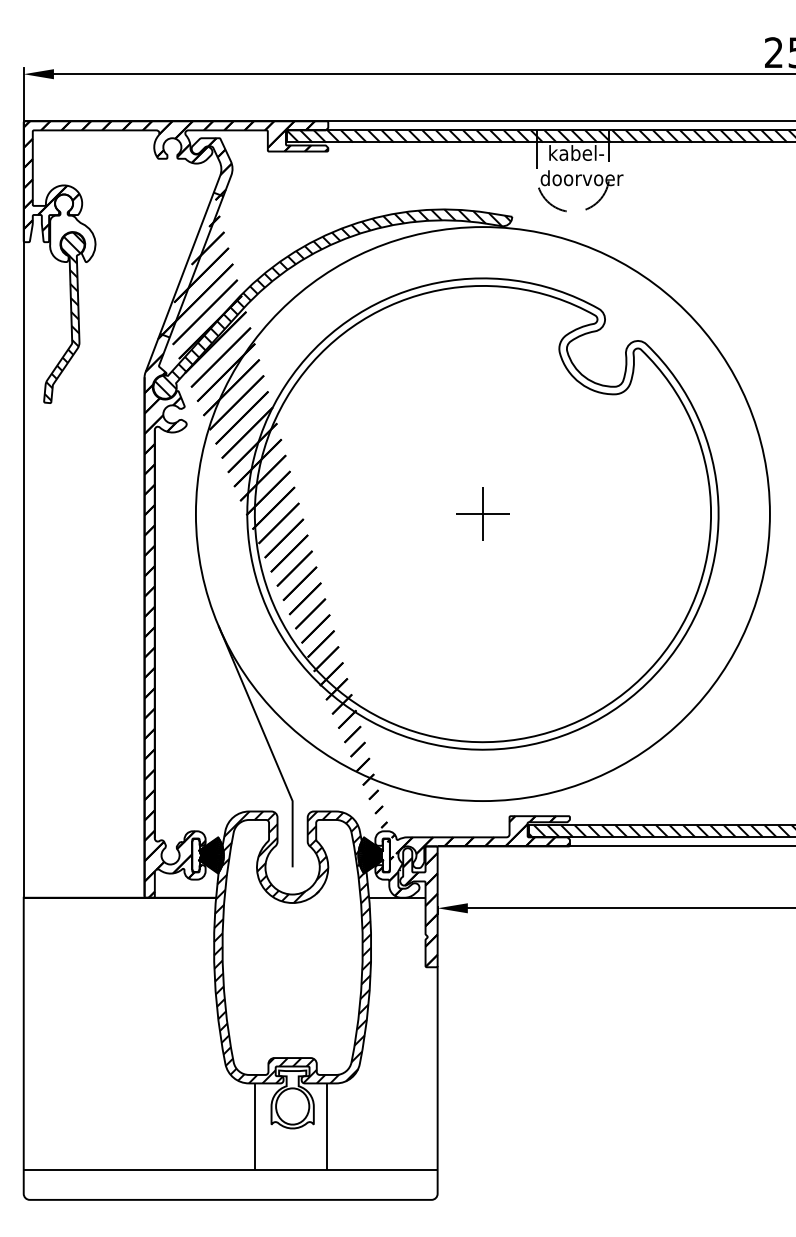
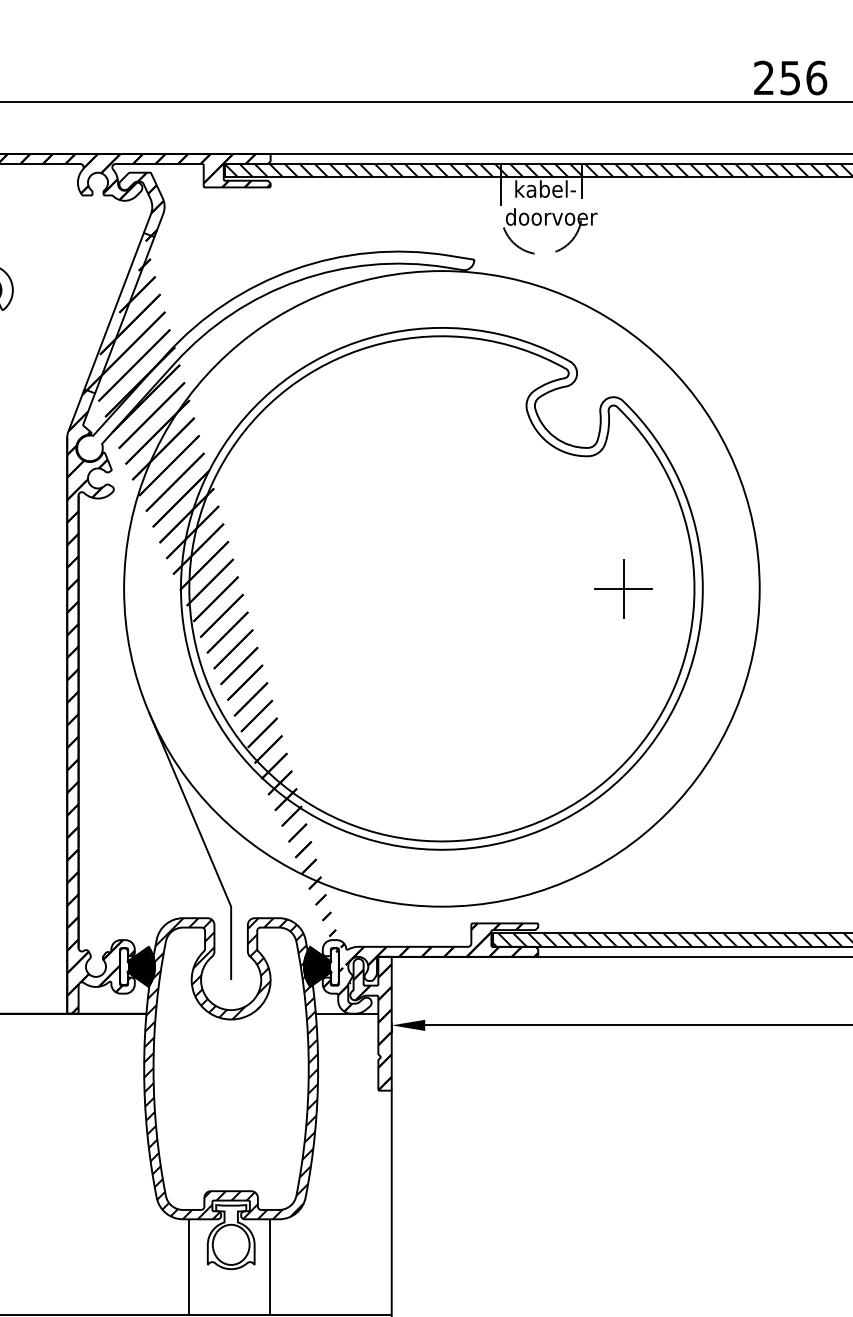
hatch: (332, 303) -> (275, 355), removed
part: (482, 513) -> (623, 588), moved

